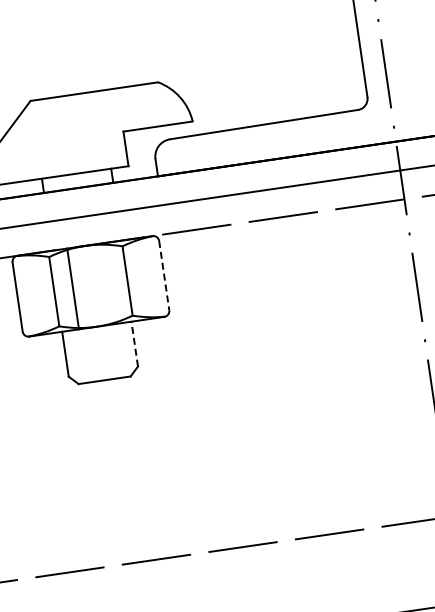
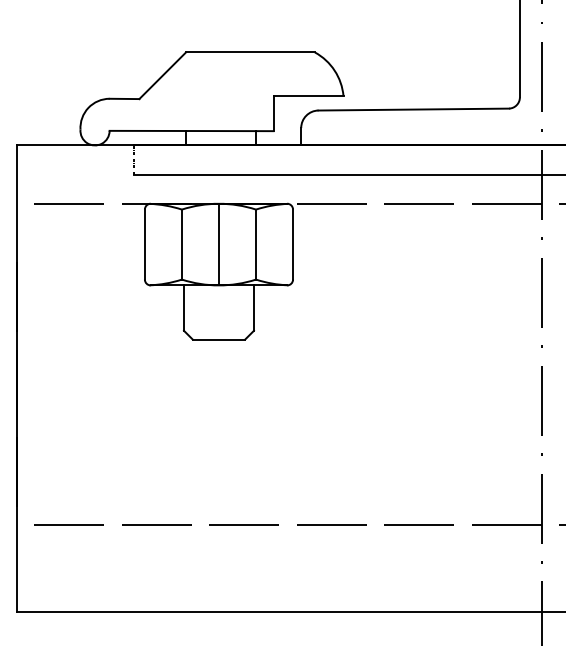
line: (164, 275) -> (293, 244), dashed -> solid
line: (72, 288) -> (218, 244), moved
line: (134, 344) -> (253, 308), dashed -> solid

